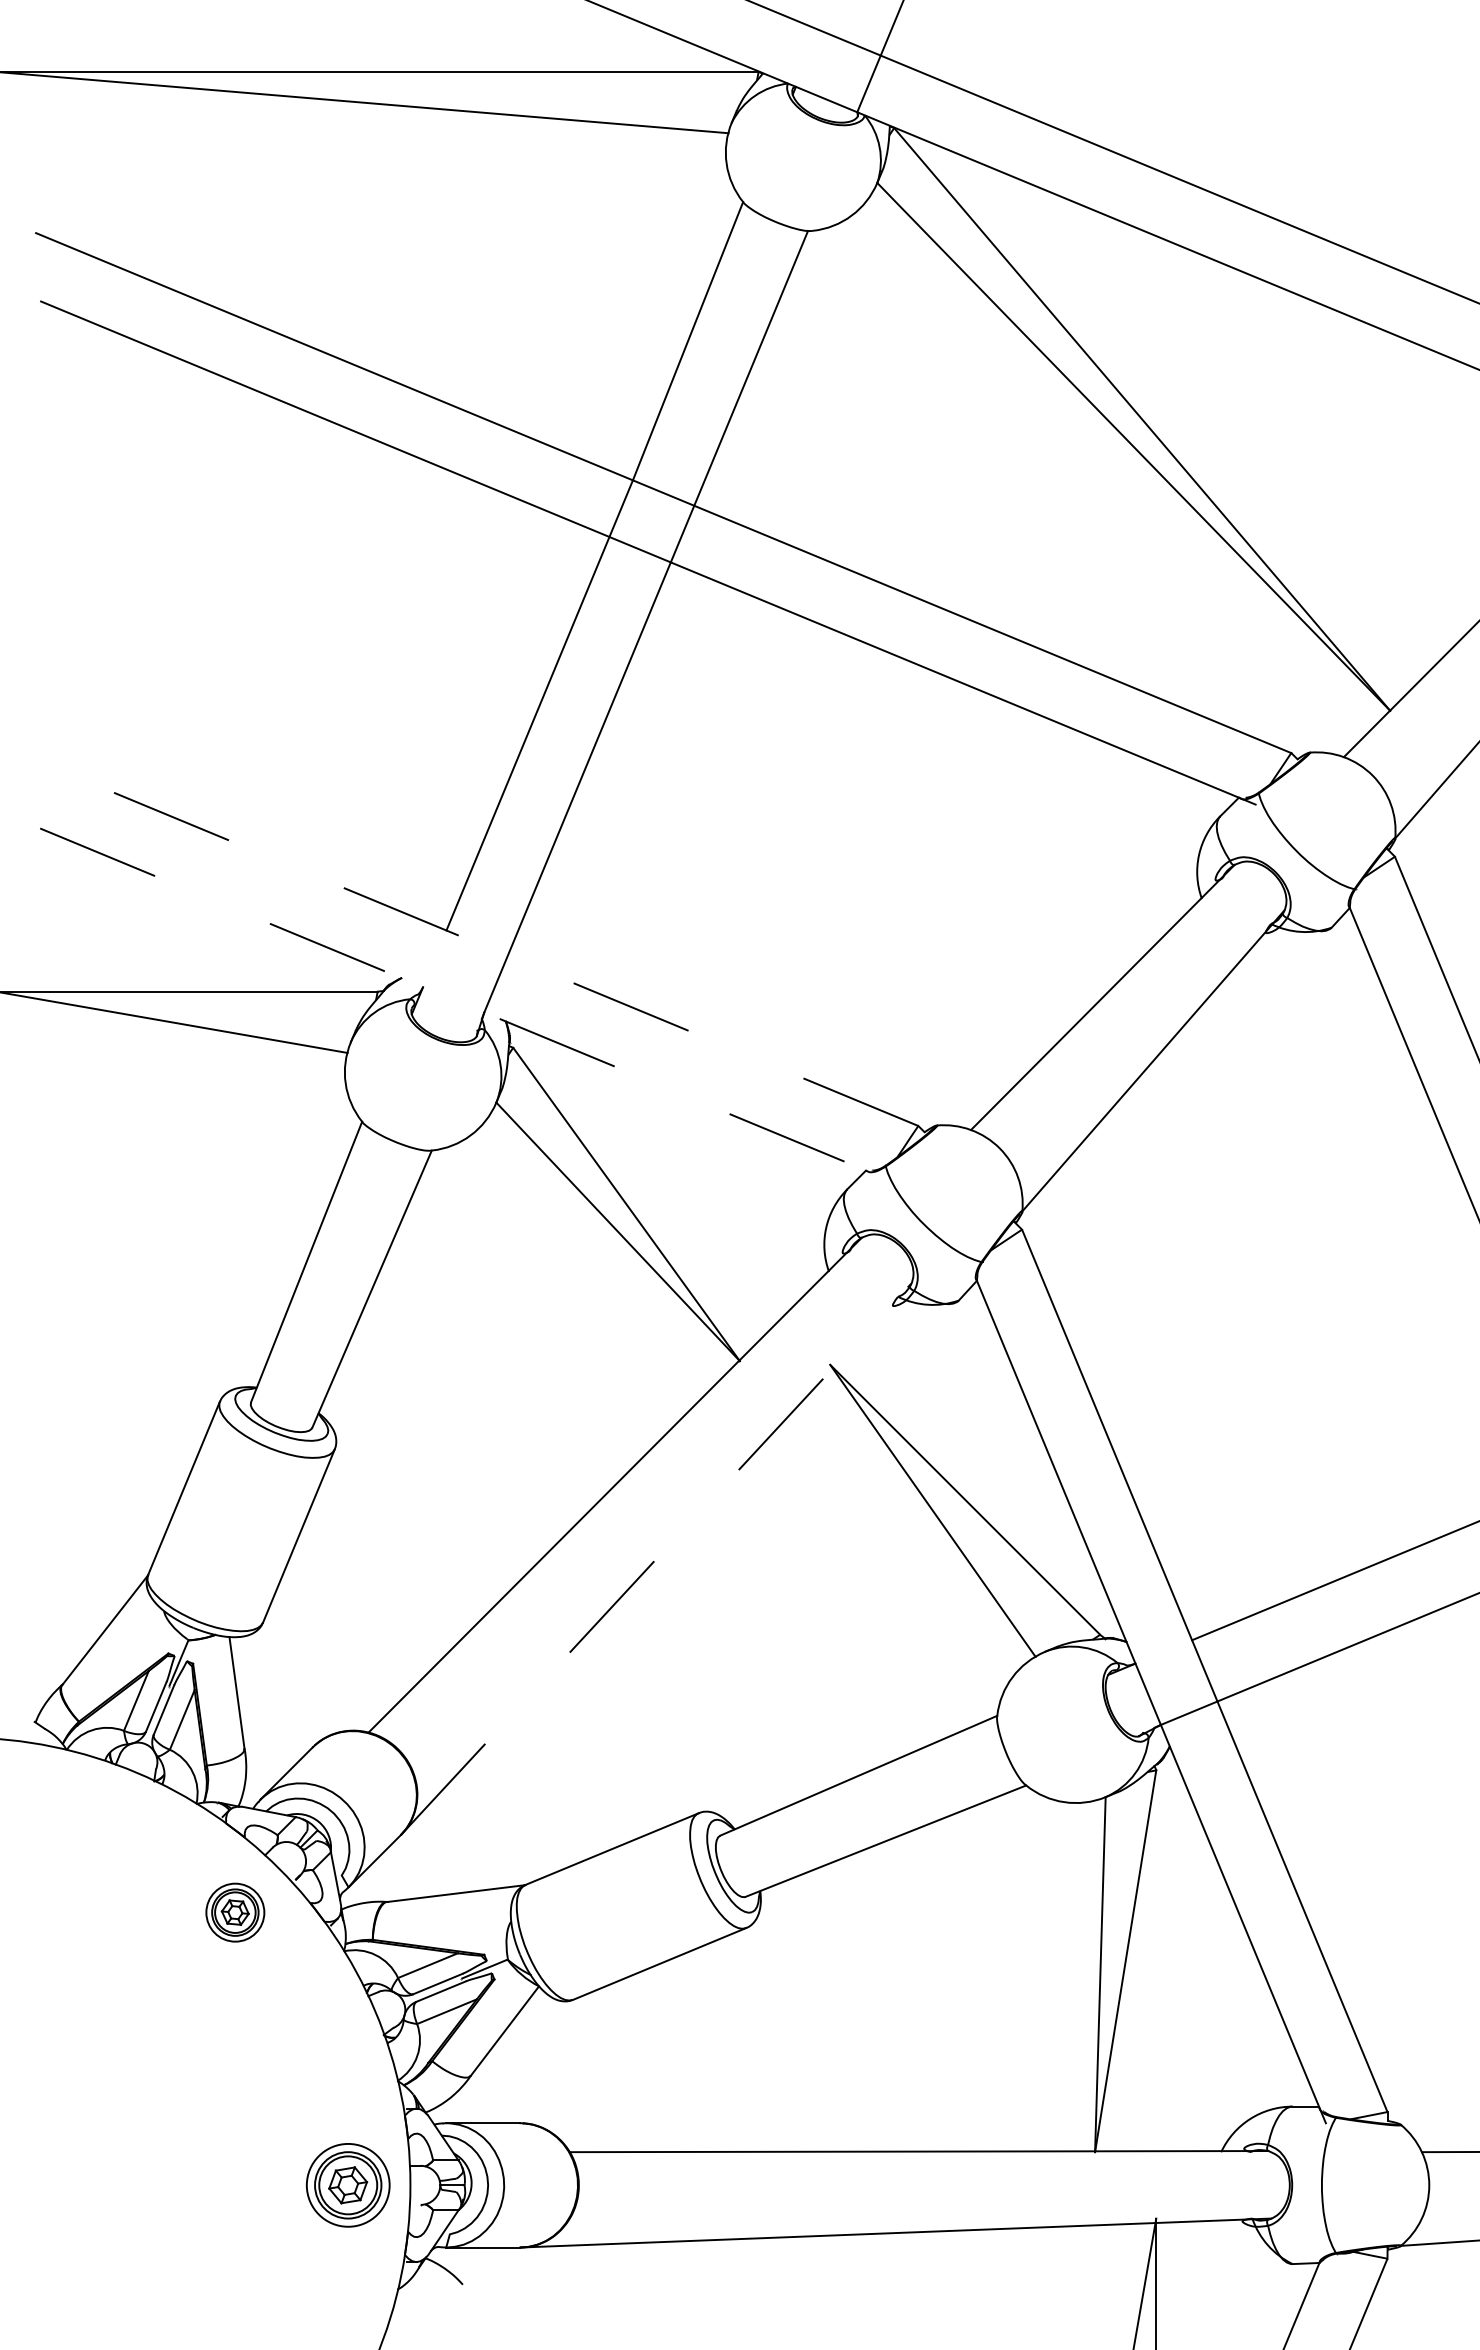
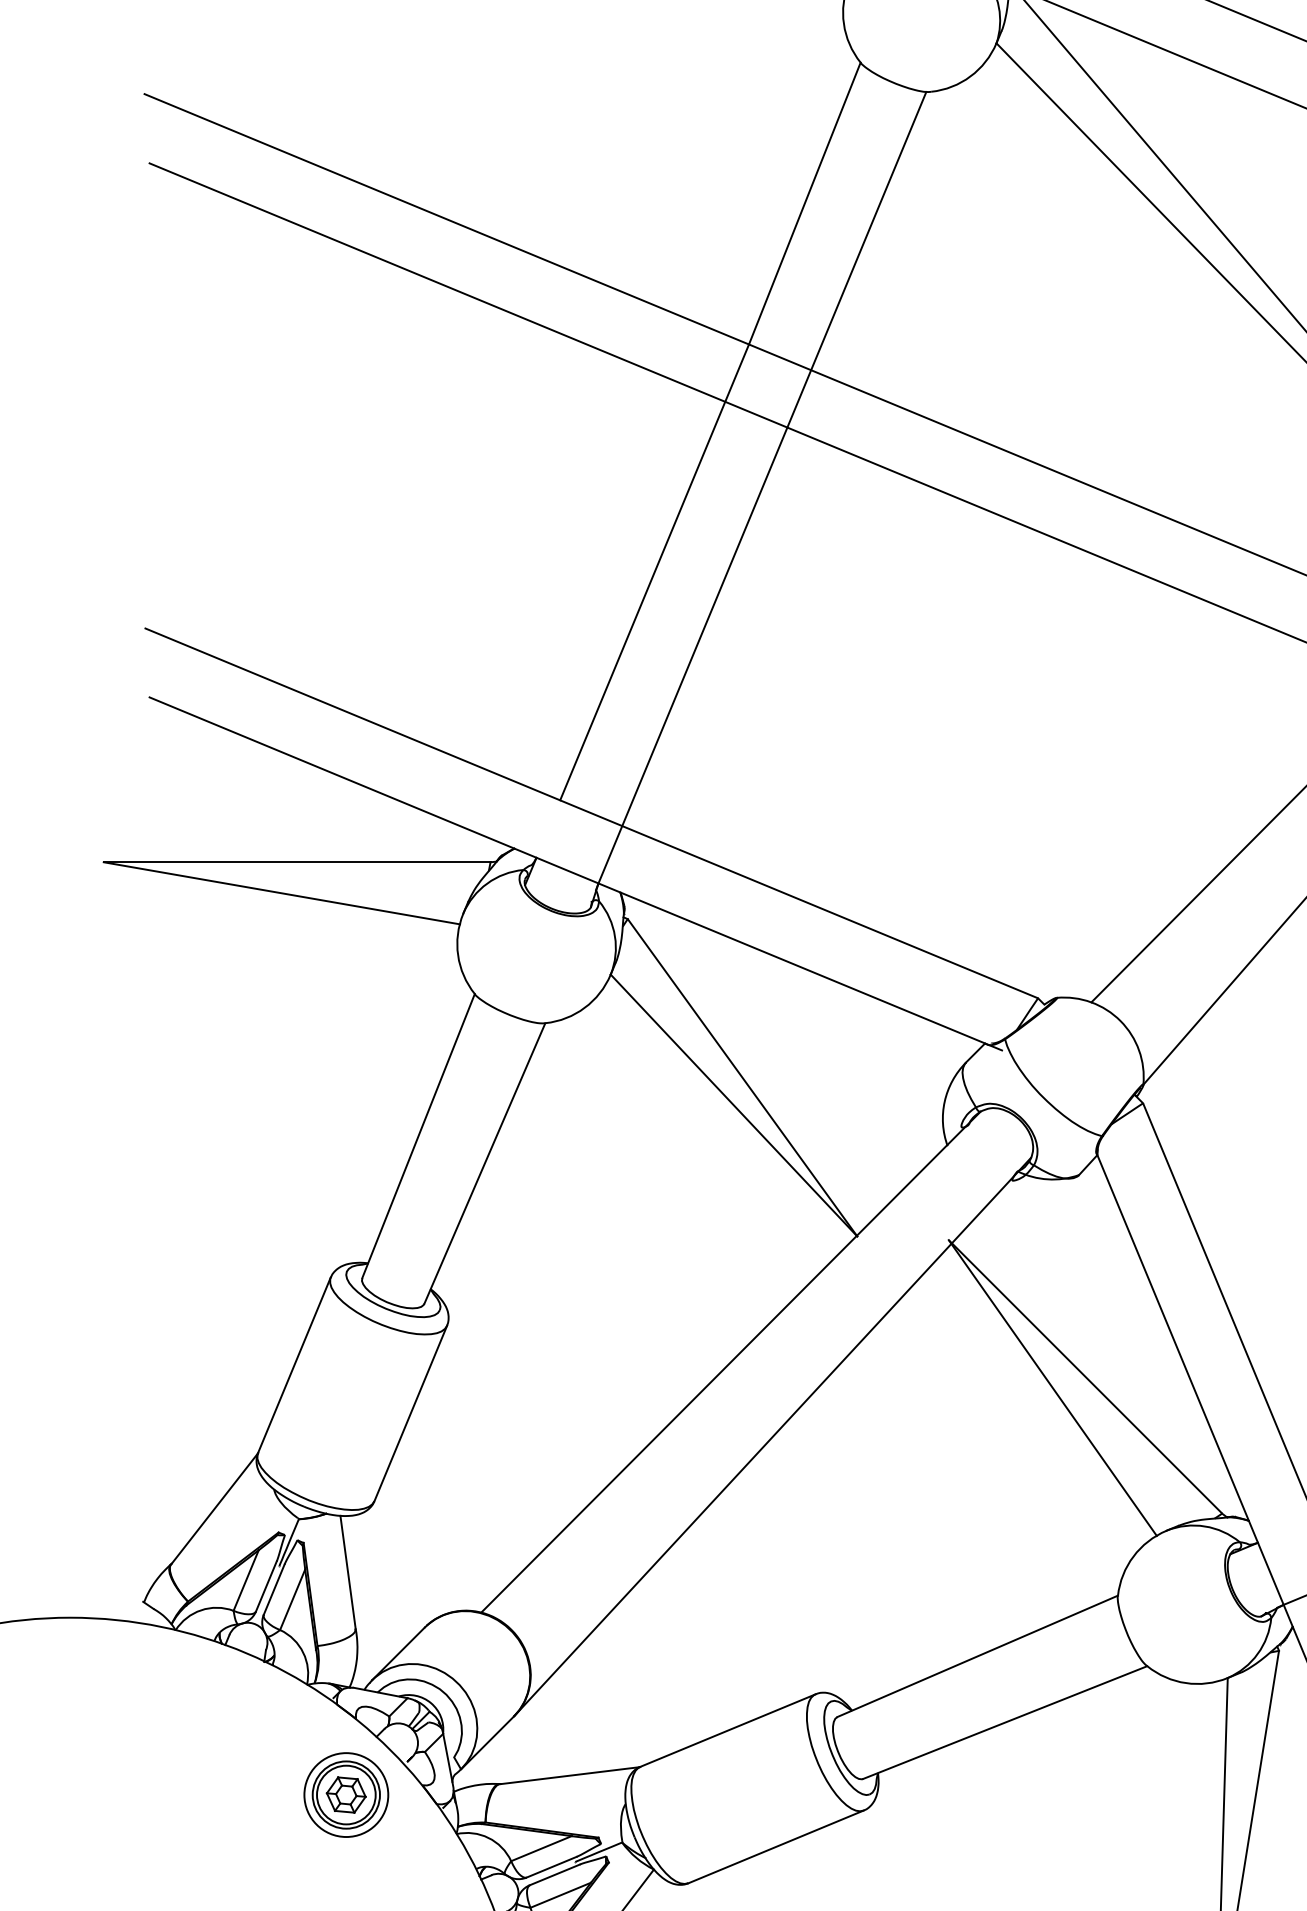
line: (477, 943) -> (591, 813), dashed -> solid
line: (462, 1003) -> (576, 874), dashed -> solid
line: (656, 1559) -> (772, 1437), dashed -> solid
part: (235, 1912) -> (346, 1794), size x1.43

